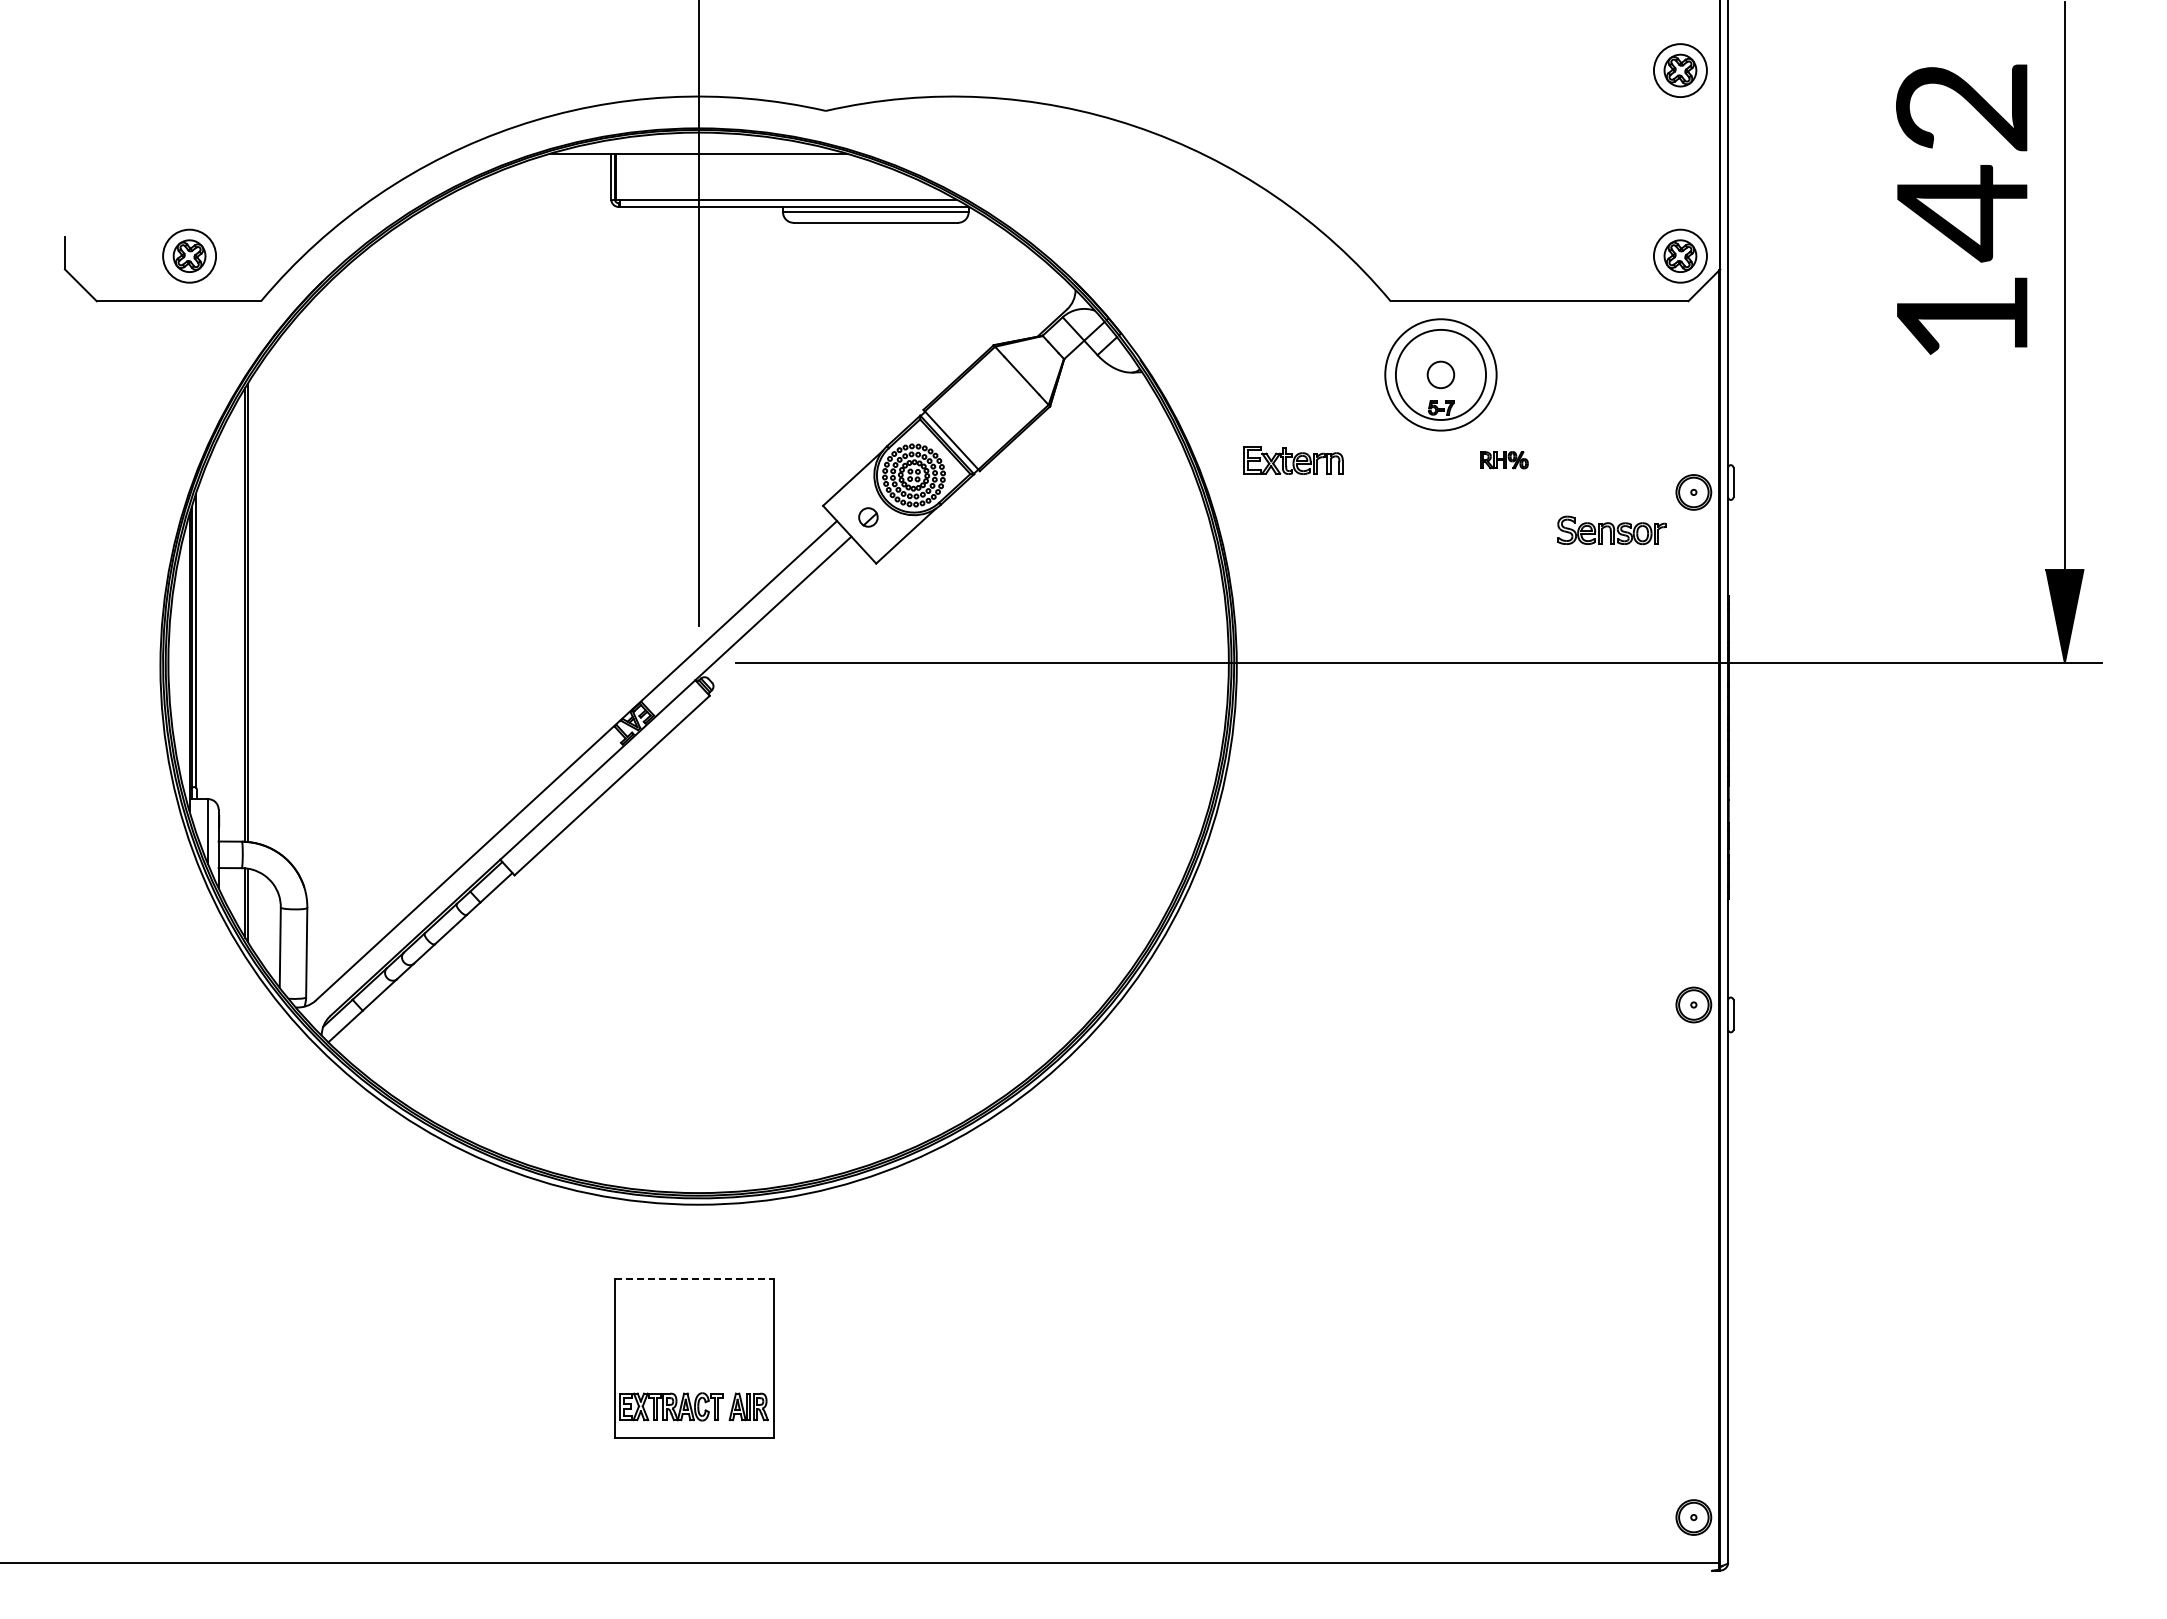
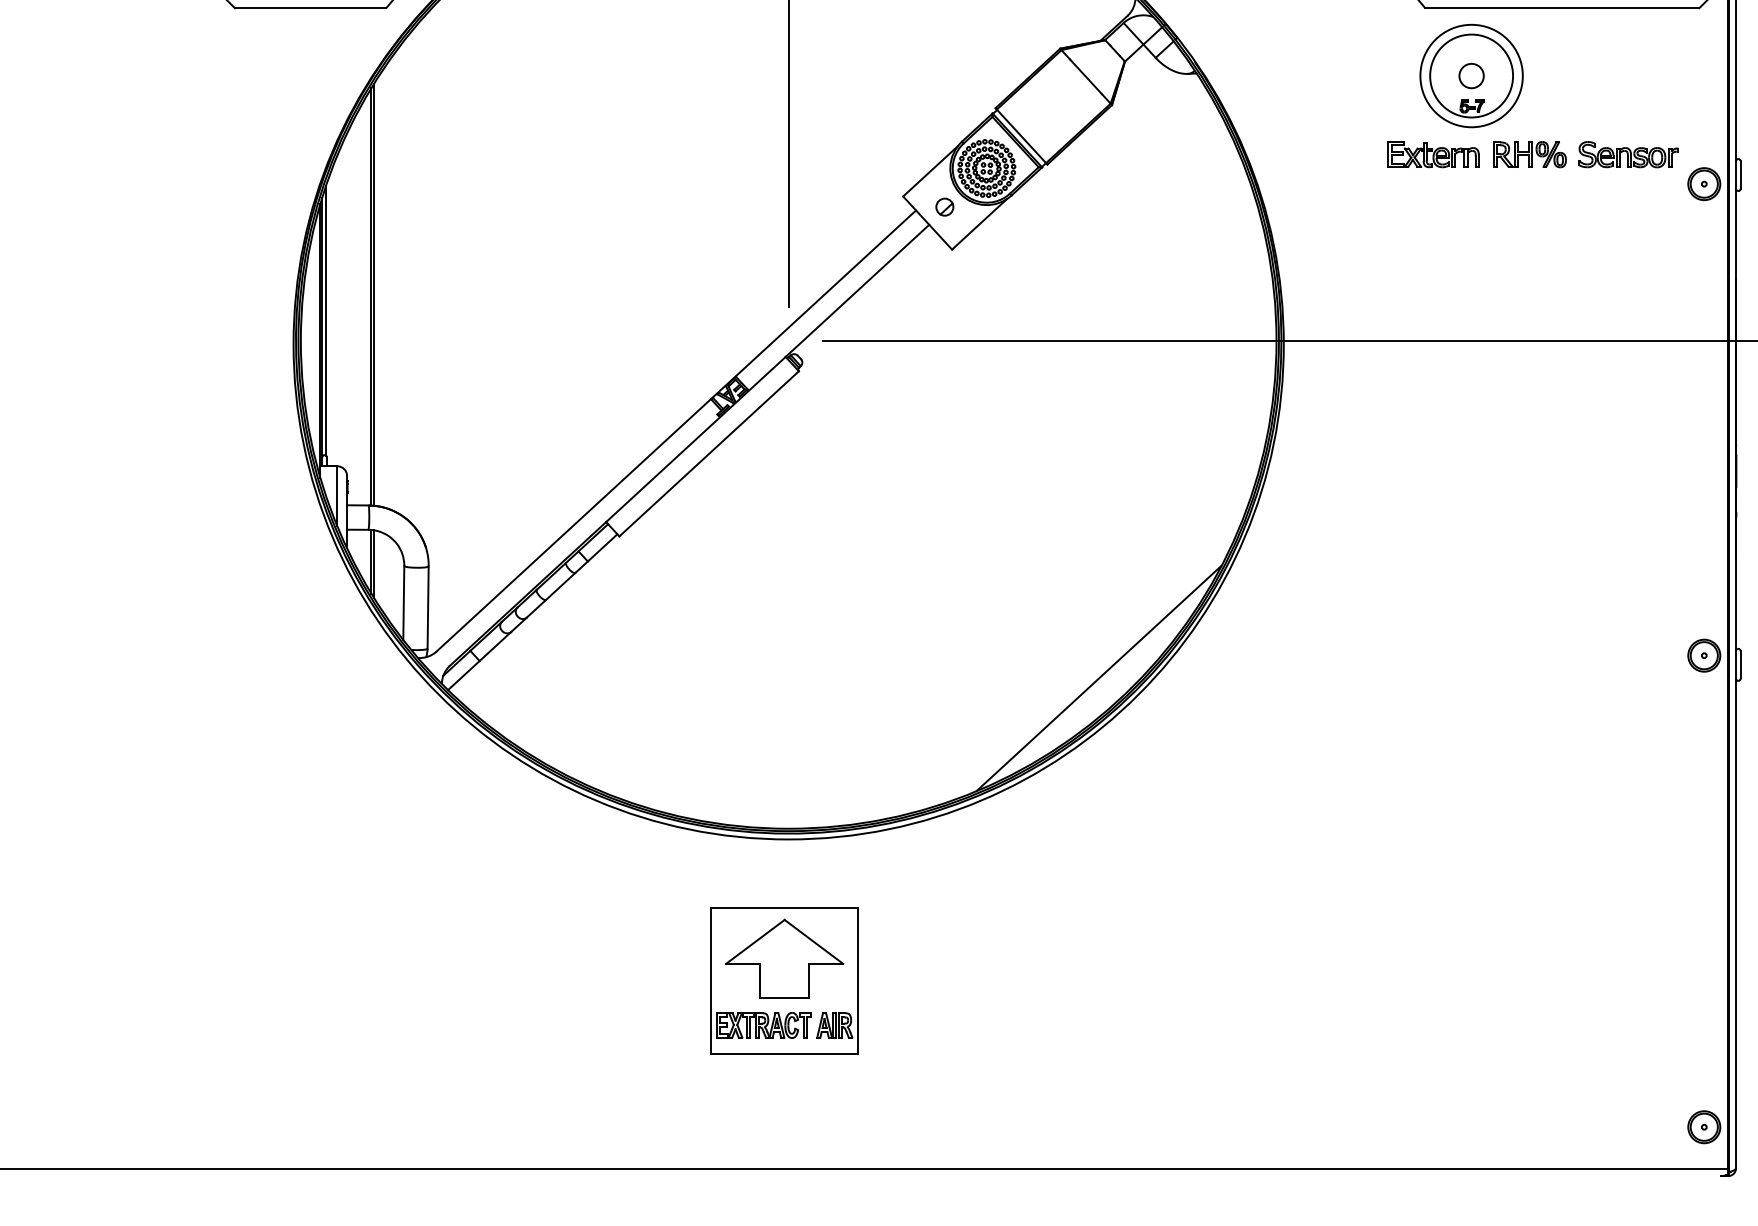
part: (1504, 459) -> (1530, 153), size x1.67
part: (1293, 460) -> (1433, 154), moved
part: (1611, 530) -> (1628, 154), moved
line: (1035, 1029) -> (1098, 678), added
line: (694, 1278) -> (784, 907), dashed -> solid
part: (693, 1334) -> (783, 958), added

